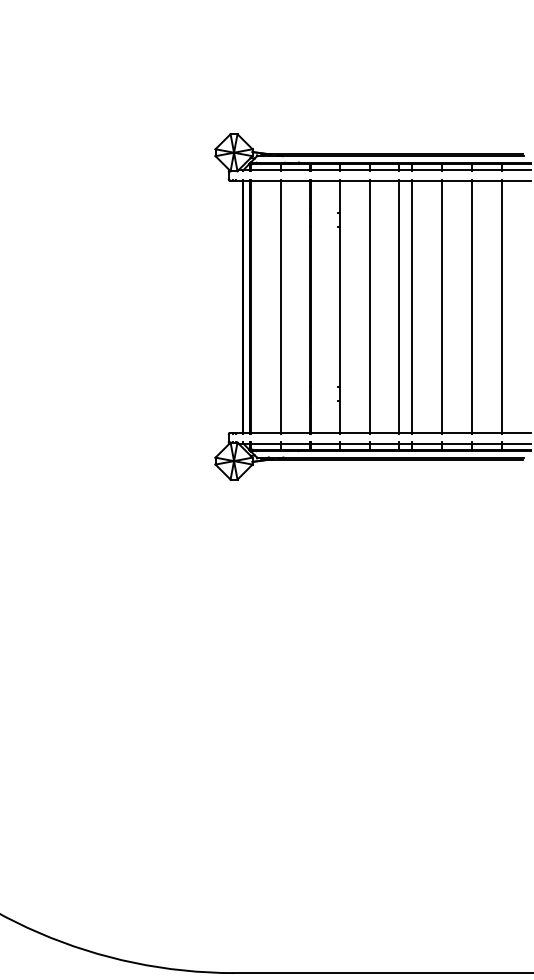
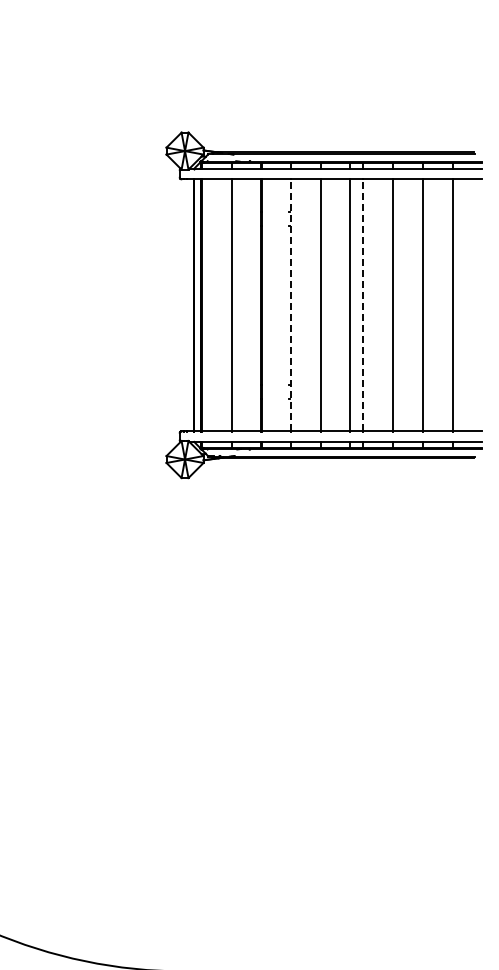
line: (339, 306) -> (290, 304), solid -> dashed
line: (412, 306) -> (363, 304), solid -> dashed

